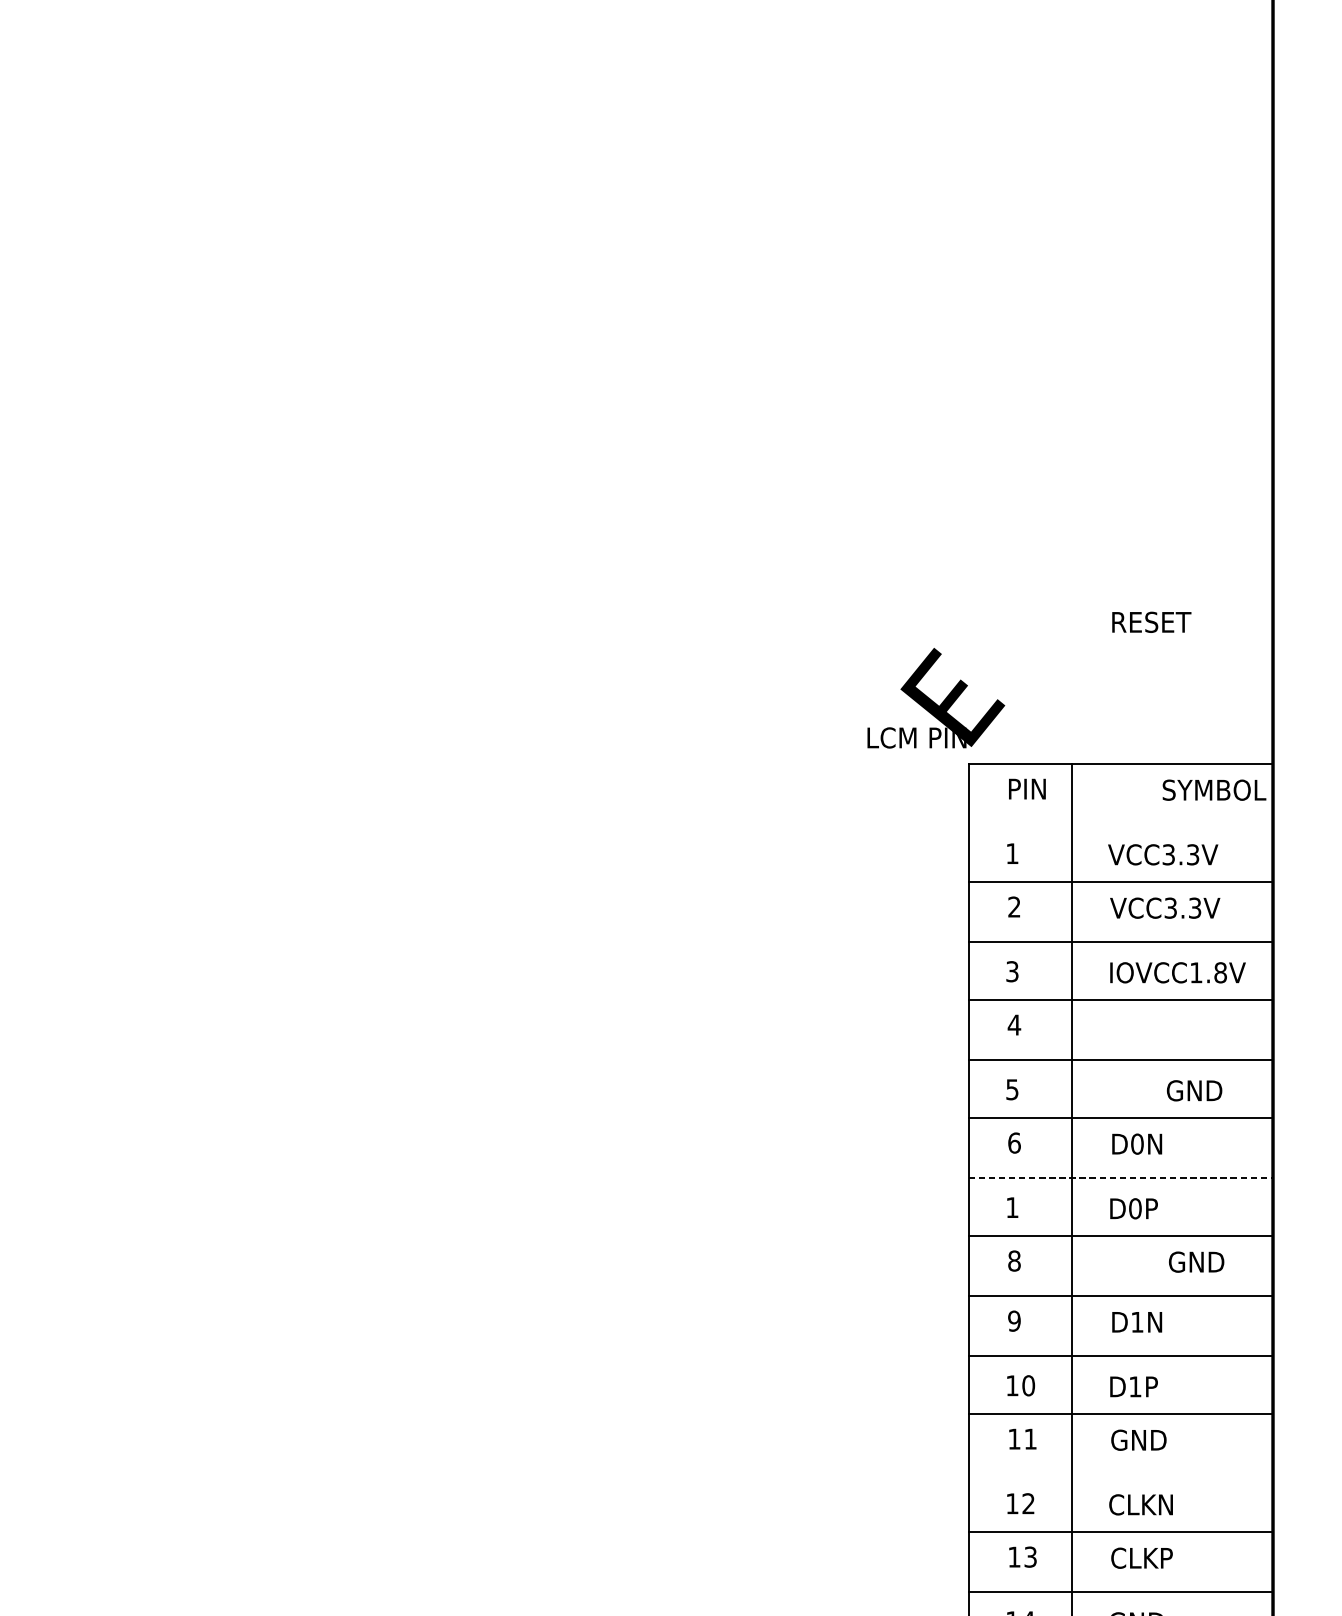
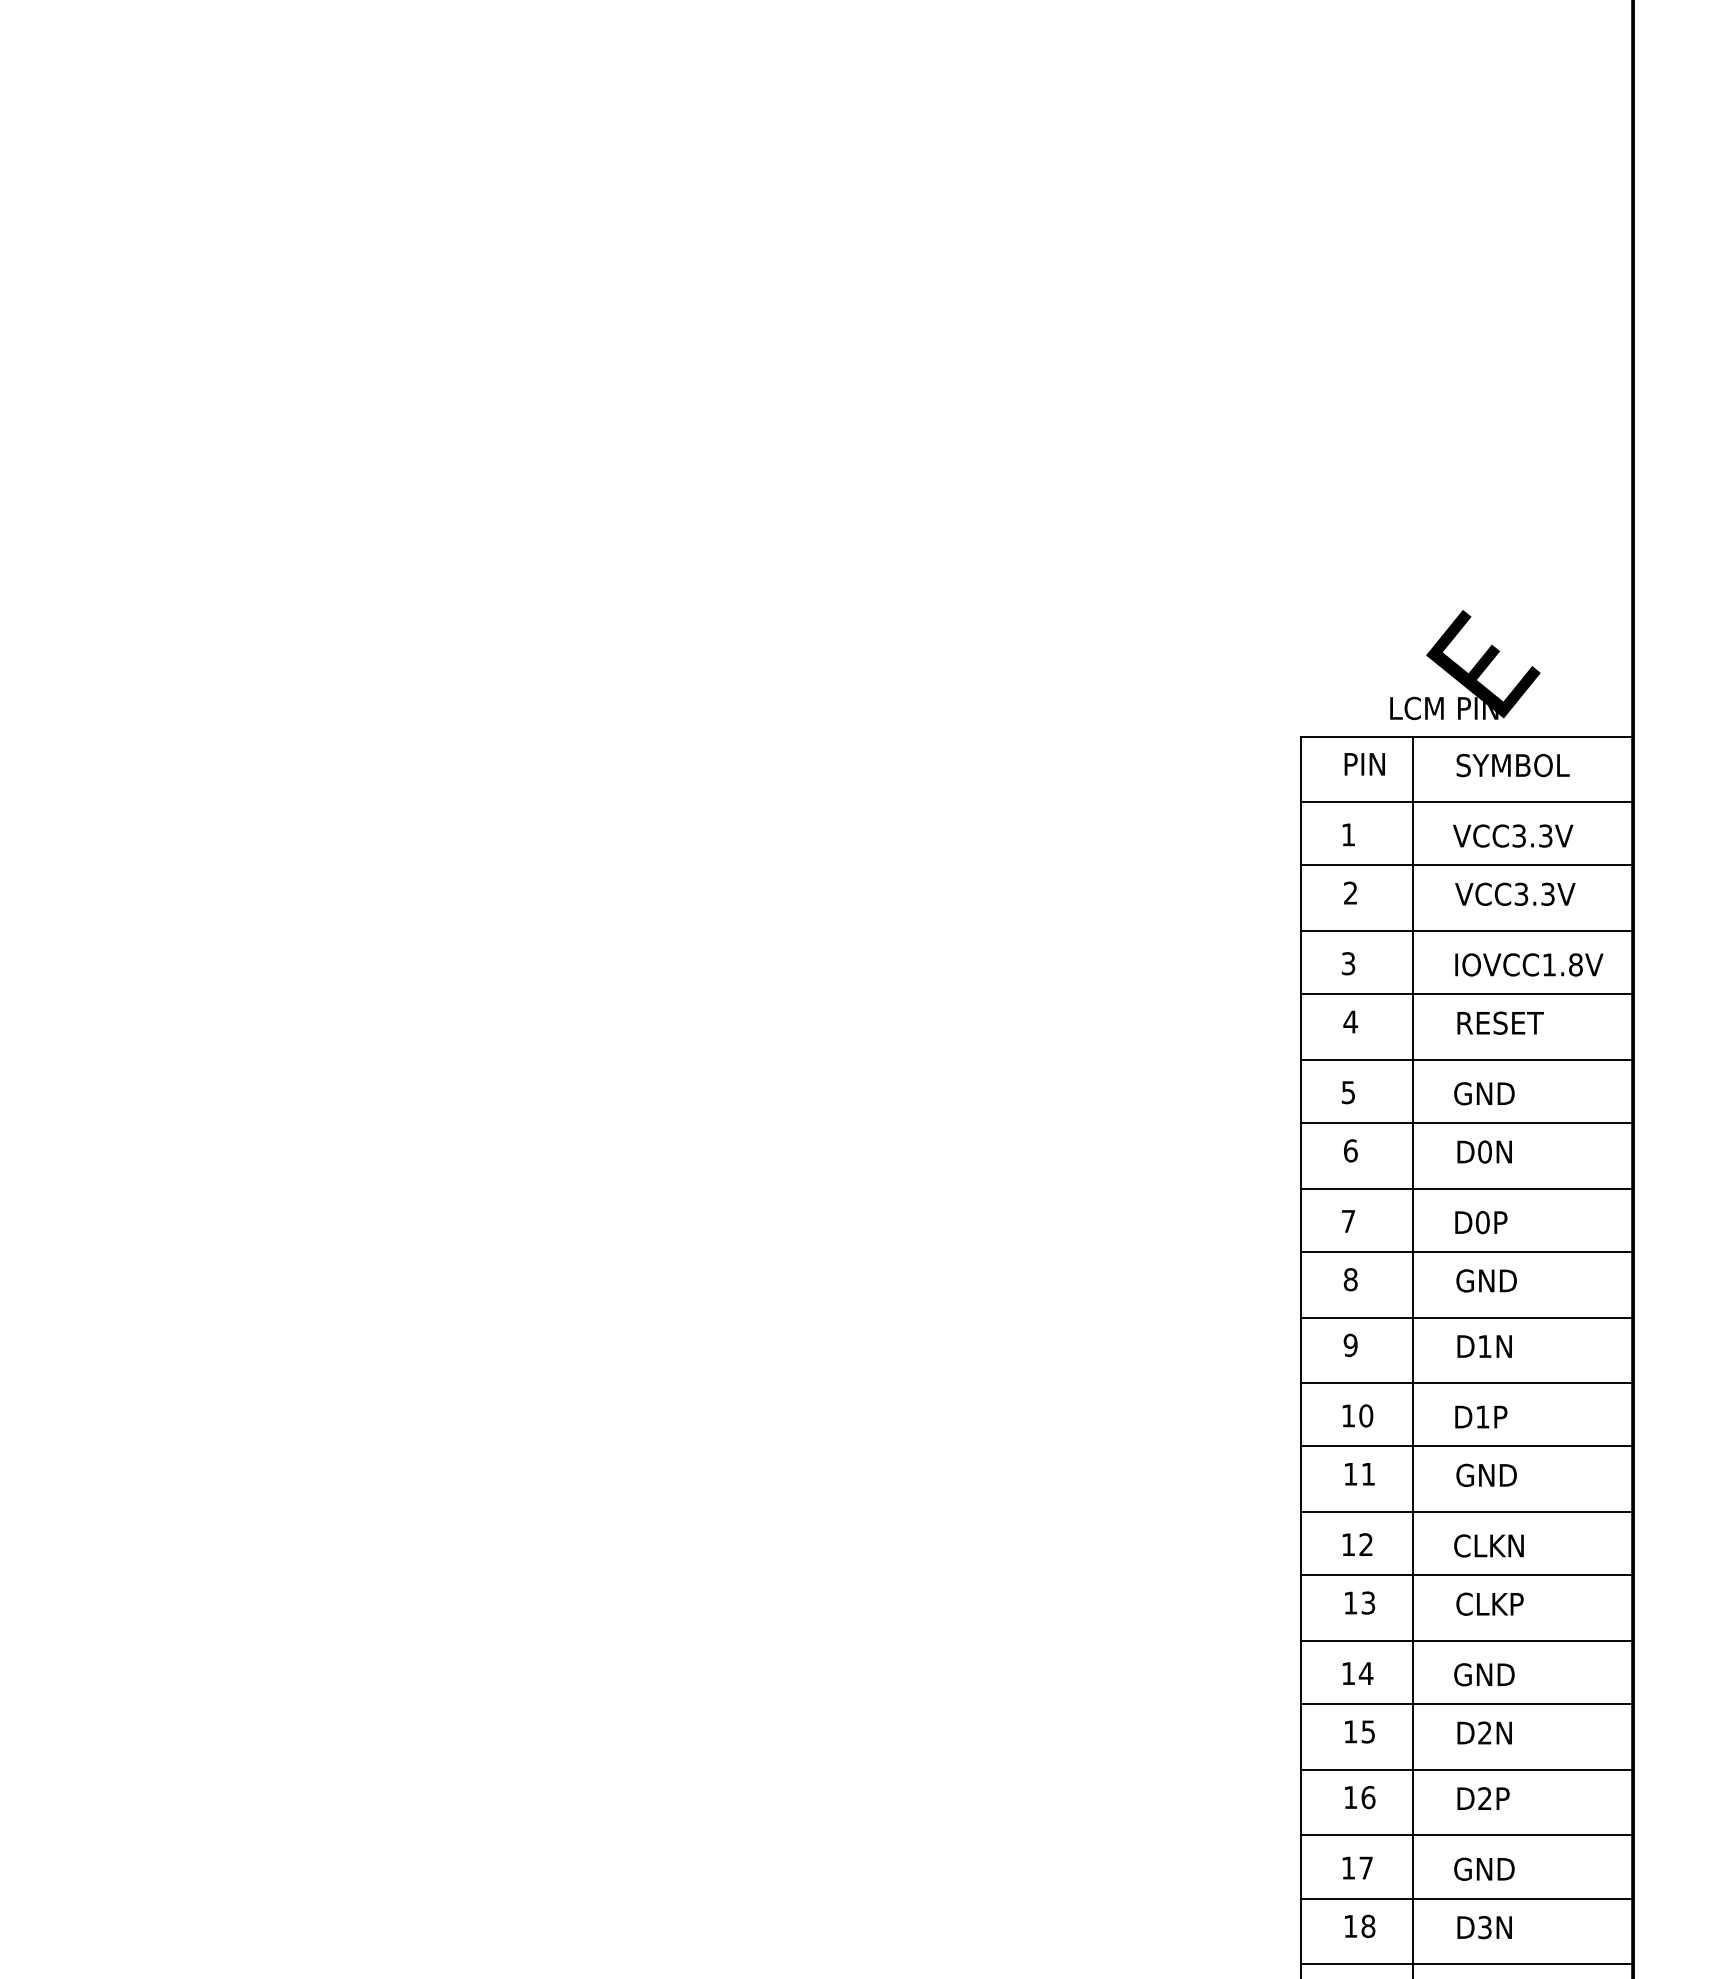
text: (1151, 621) -> (1500, 1022), moved
text: (936, 698) -> (1465, 665), moved
text: (1213, 790) -> (1512, 765), moved
line: (1120, 824) -> (1466, 802), added
text: (1194, 1090) -> (1484, 1093), moved
line: (1121, 1177) -> (1467, 1188), dashed -> solid
text: (1012, 1207) -> (1348, 1221), 1 -> 7
text: (1196, 1261) -> (1486, 1280), moved
line: (1120, 1474) -> (1466, 1512), added

